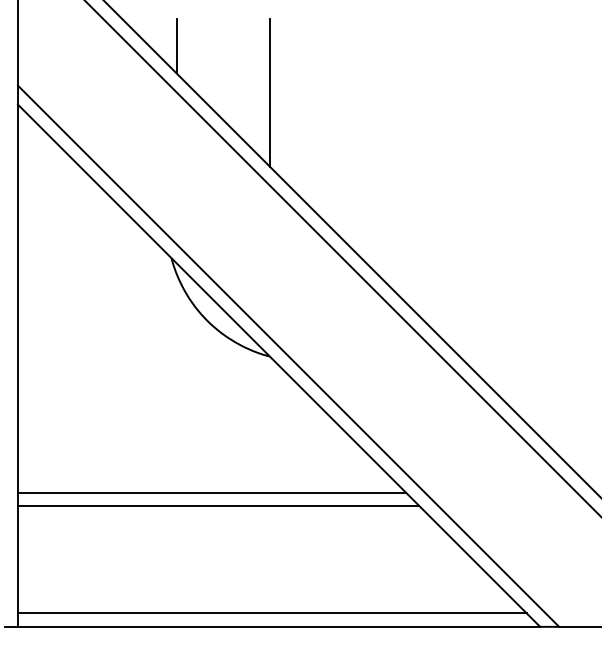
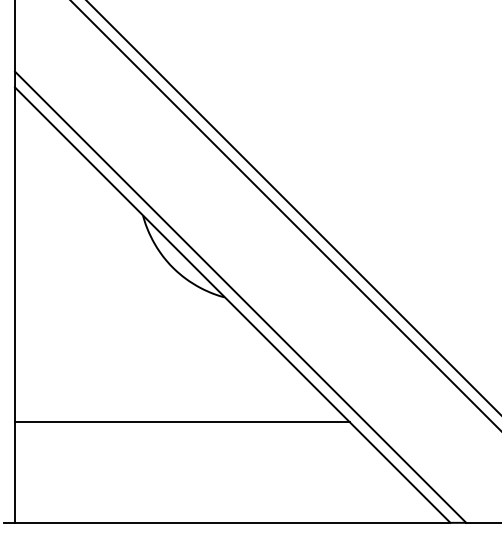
line: (176, 45) -> (147, 38), removed
line: (270, 92) -> (225, 77), removed
line: (211, 492) -> (176, 410), removed
line: (272, 613) -> (227, 511), removed

